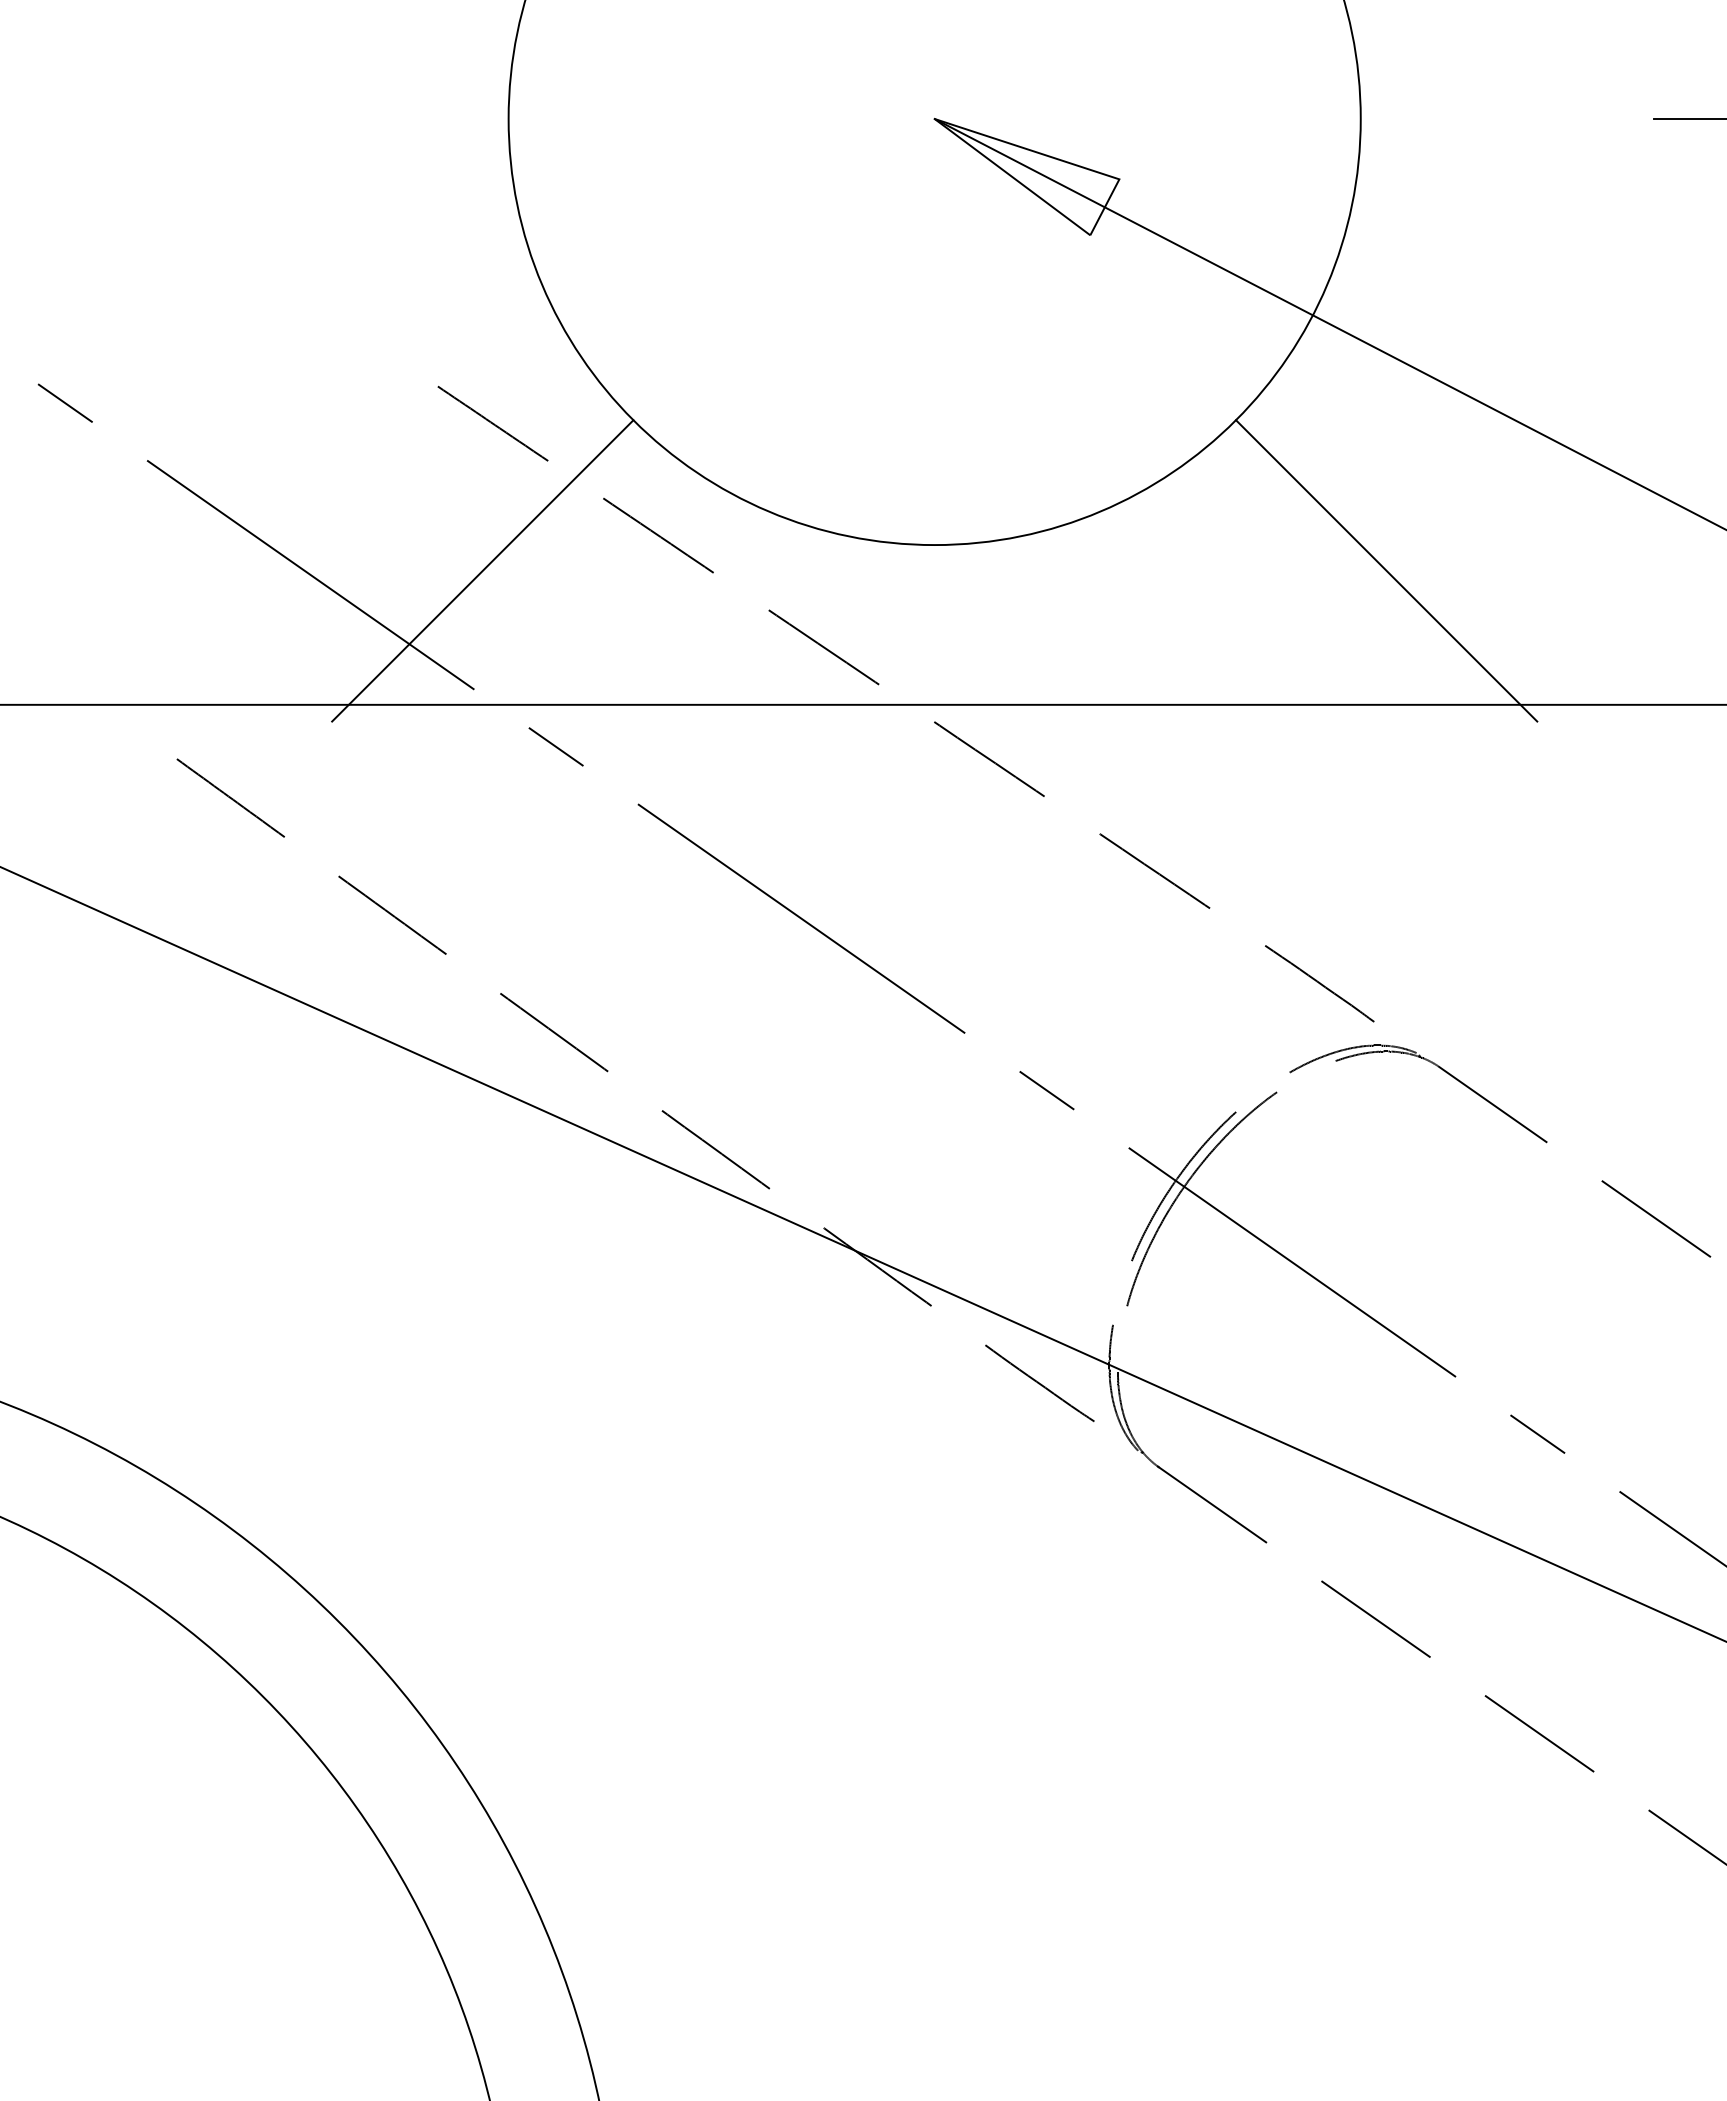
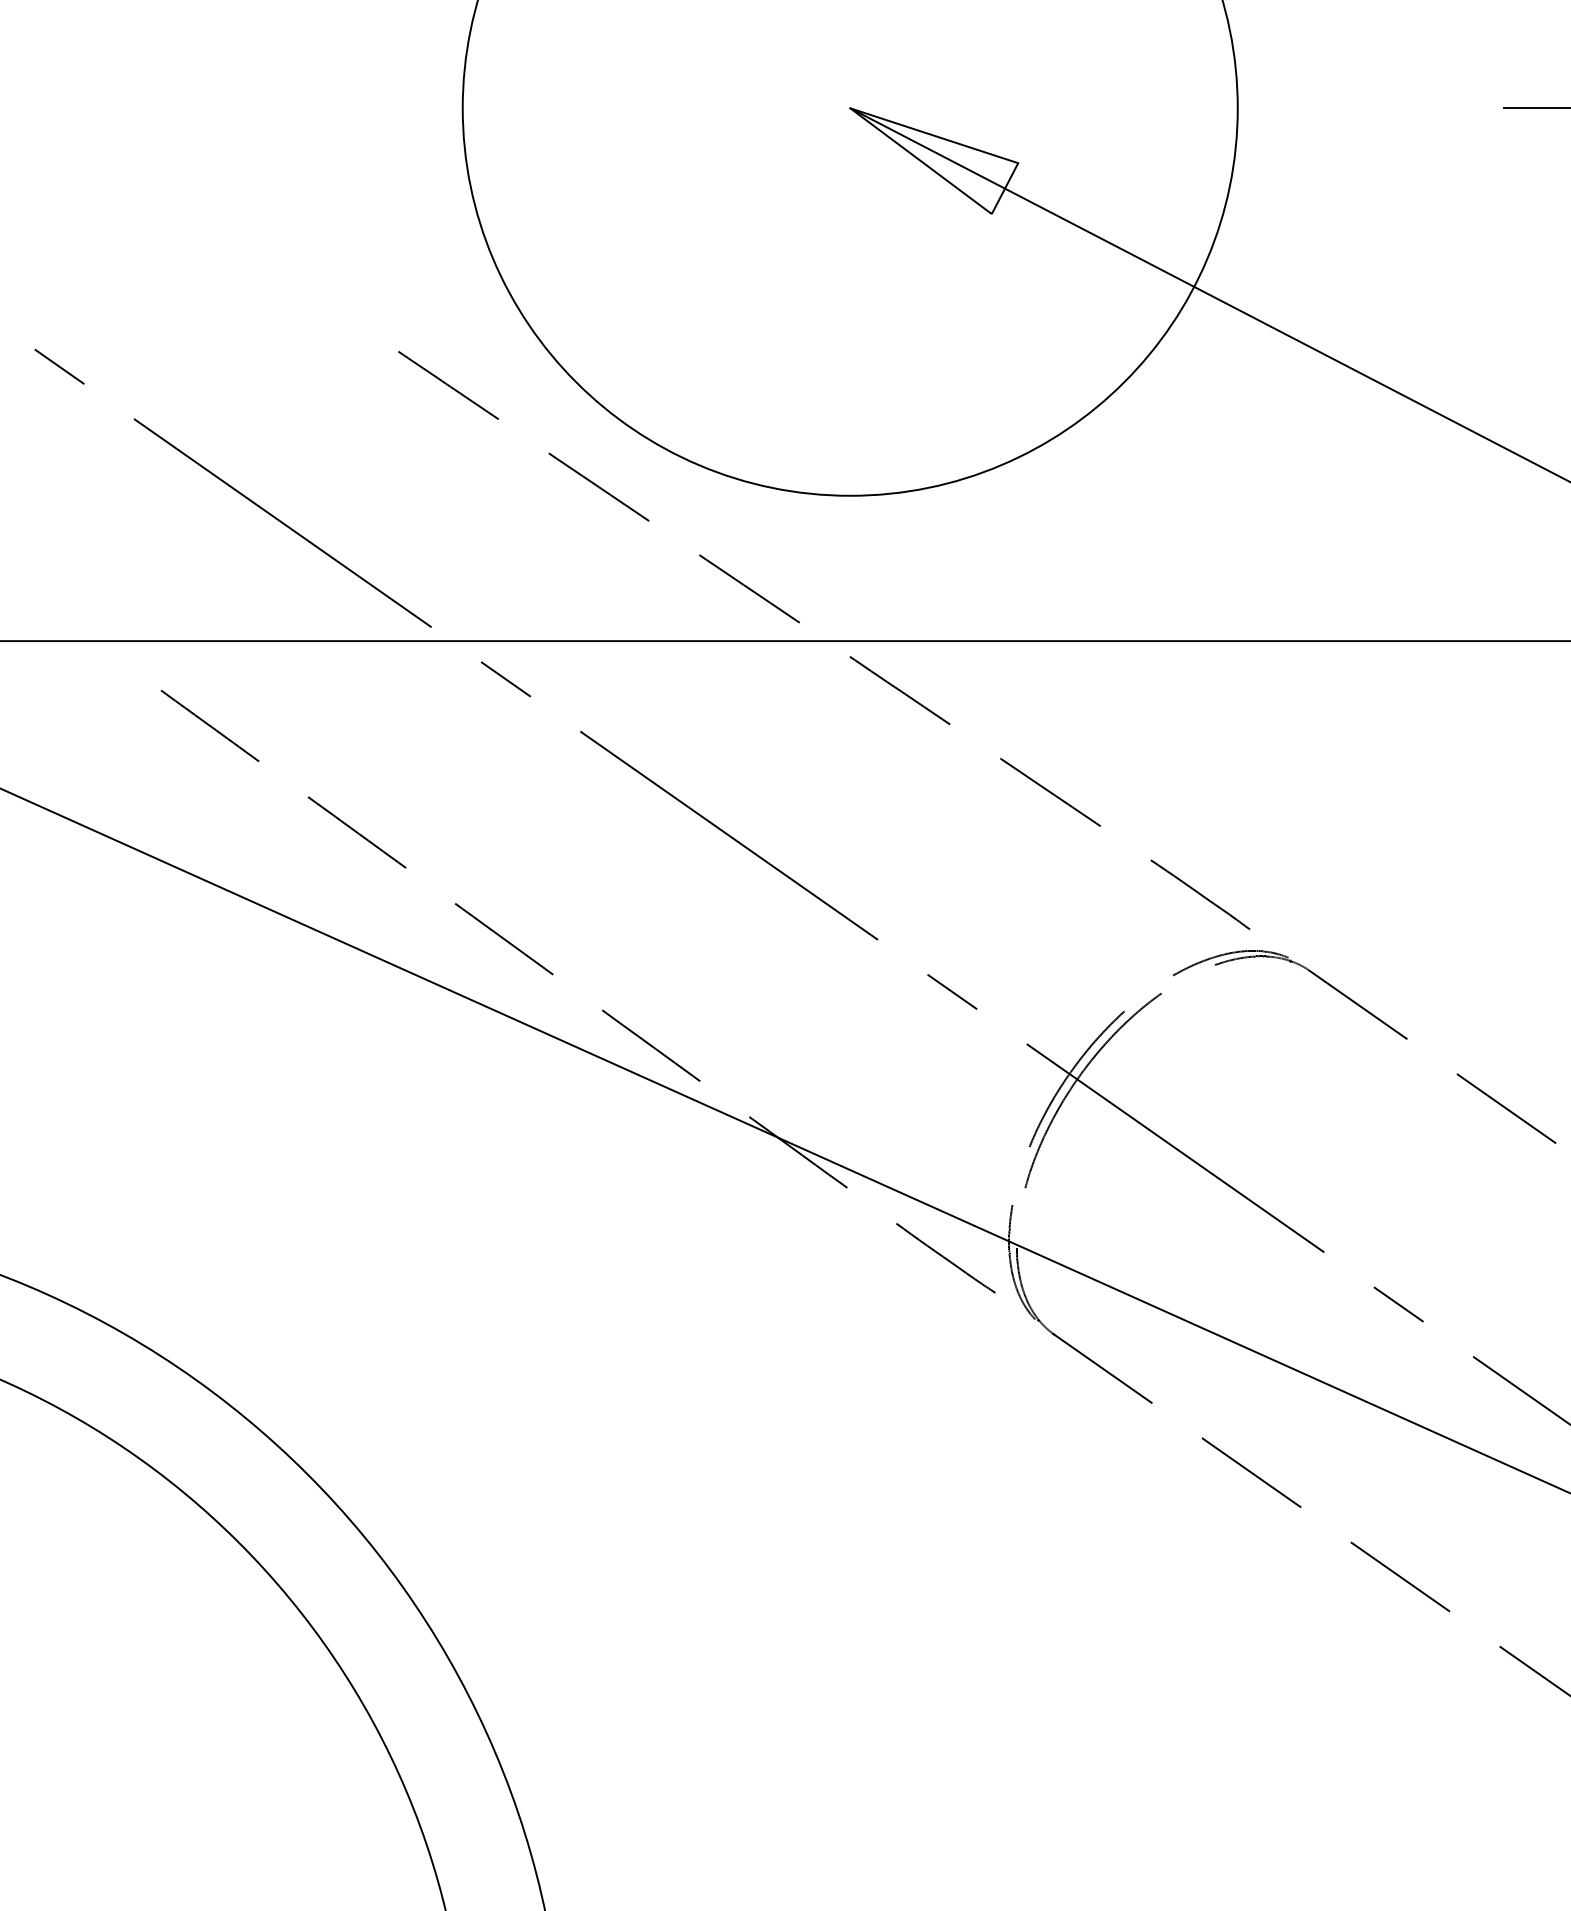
line: (482, 570) -> (438, 518), removed
line: (1386, 570) -> (1261, 518), removed

